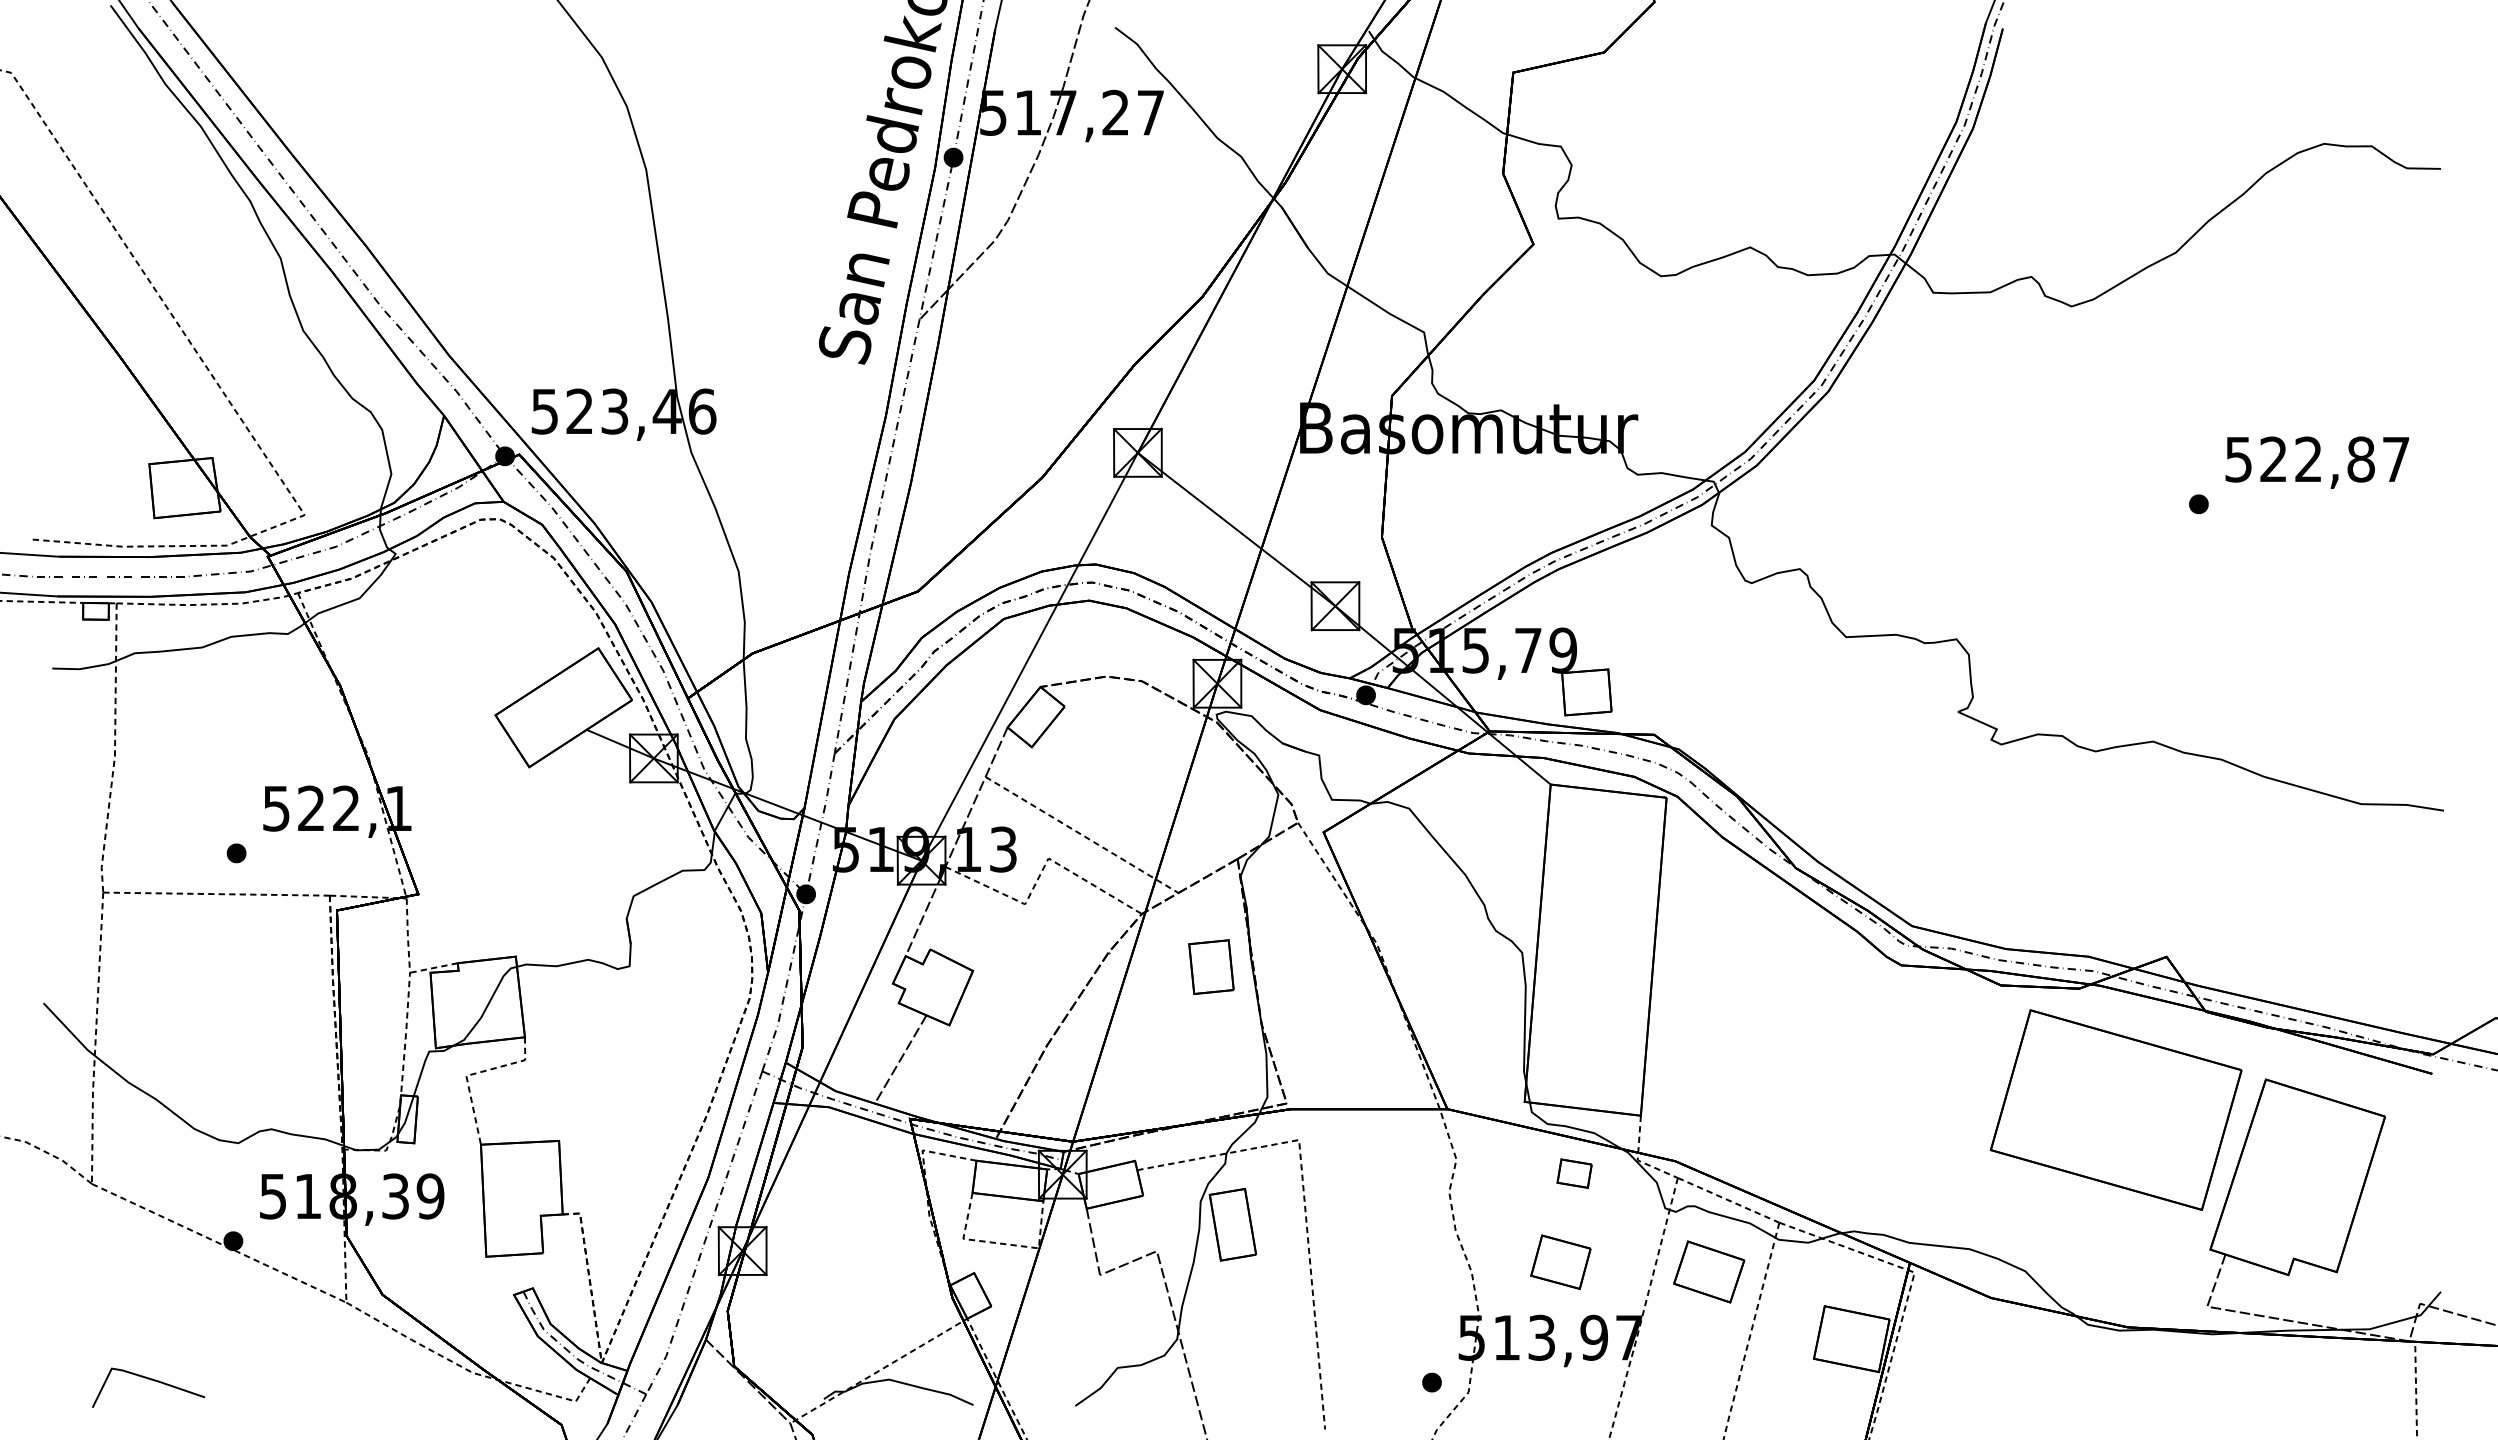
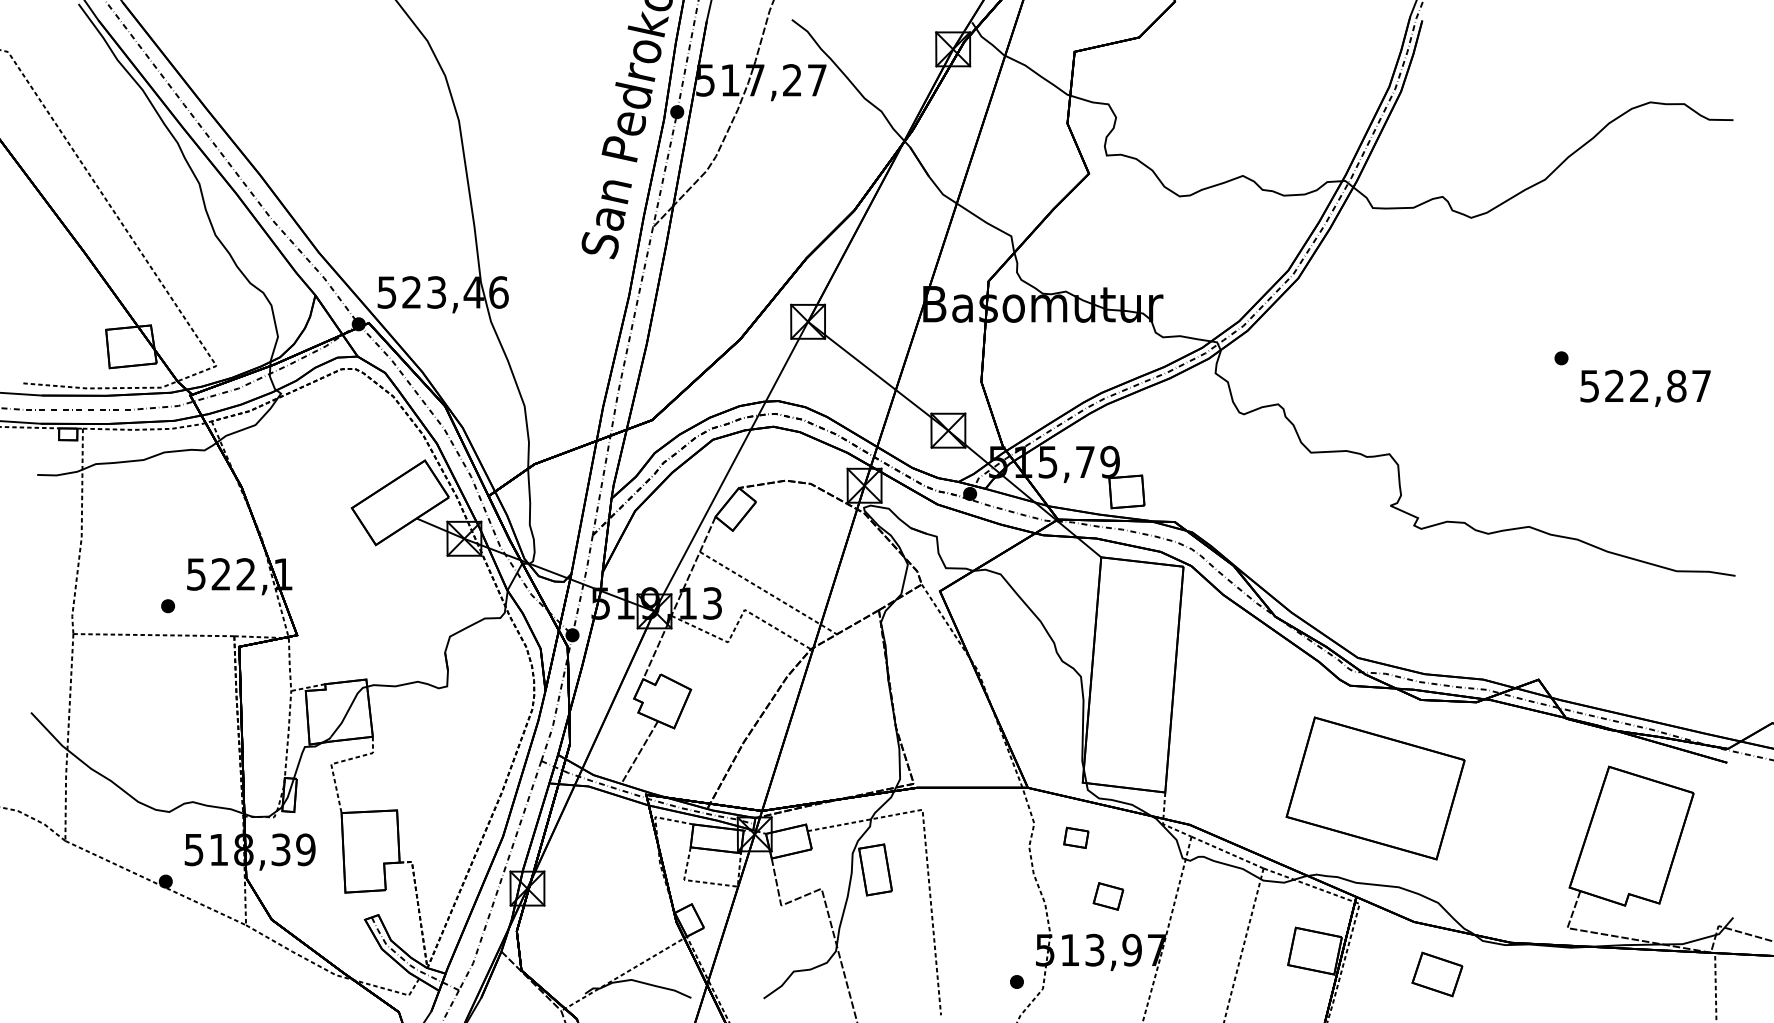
text: (2316, 462) -> (1645, 388), moved
part: (1211, 966) -> (860, 686), removed
part: (2115, 1109) -> (1375, 788), moved
part: (1574, 1173) -> (1076, 837), moved
part: (1560, 1261) -> (1108, 896), size x0.7
part: (1709, 1271) -> (1437, 974), moved
line: (151, 1380) -> (107, 980), removed

